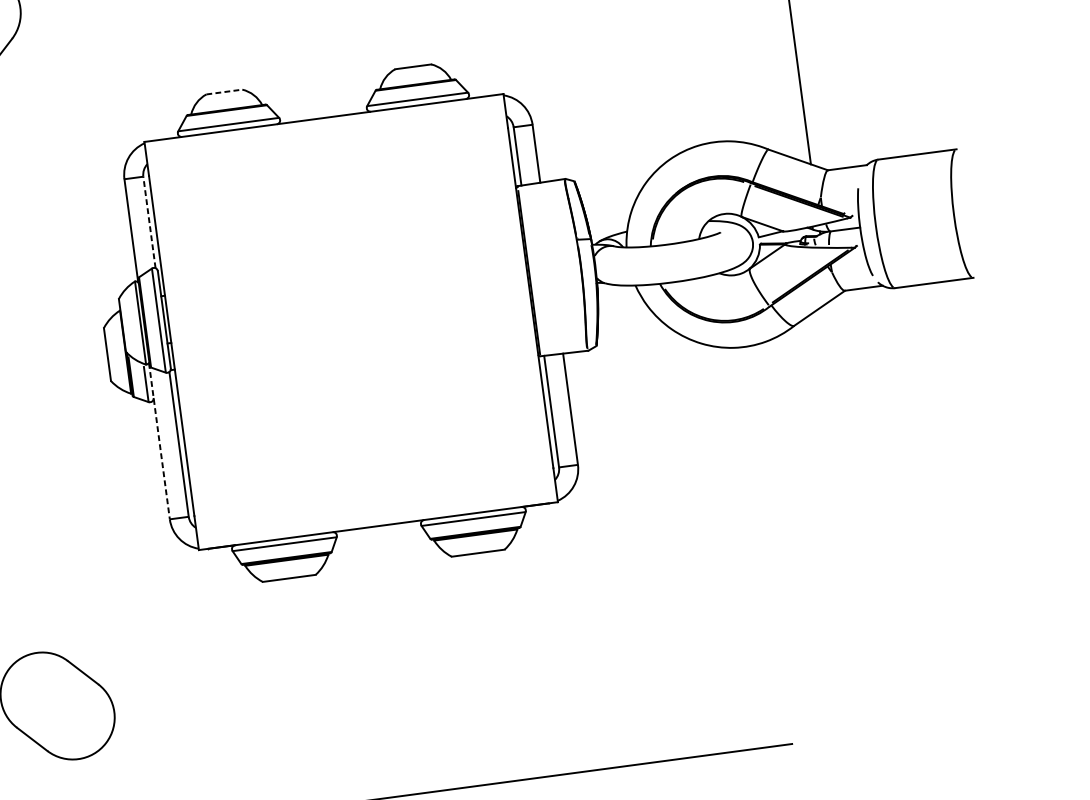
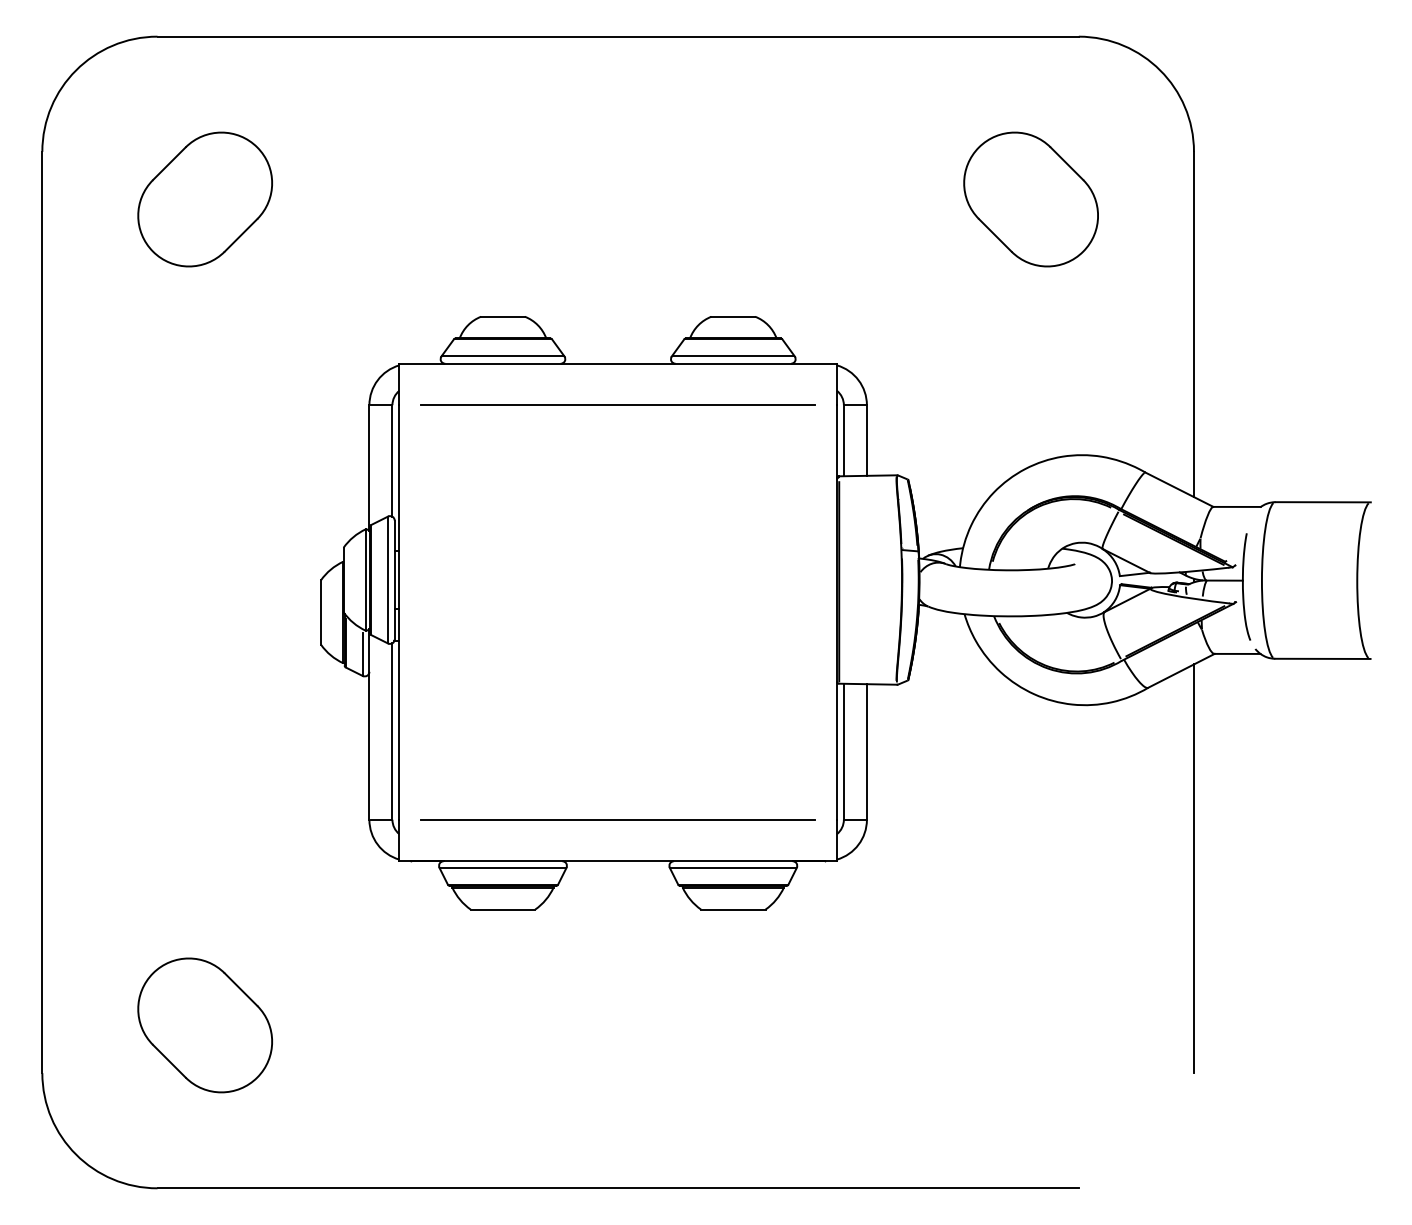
line: (224, 91) -> (503, 316), dashed -> solid
line: (328, 152) -> (618, 405), added
line: (149, 222) -> (392, 460), dashed -> solid
line: (159, 441) -> (369, 725), dashed -> solid
line: (851, 469) -> (1193, 868), added
line: (374, 491) -> (618, 819), added

